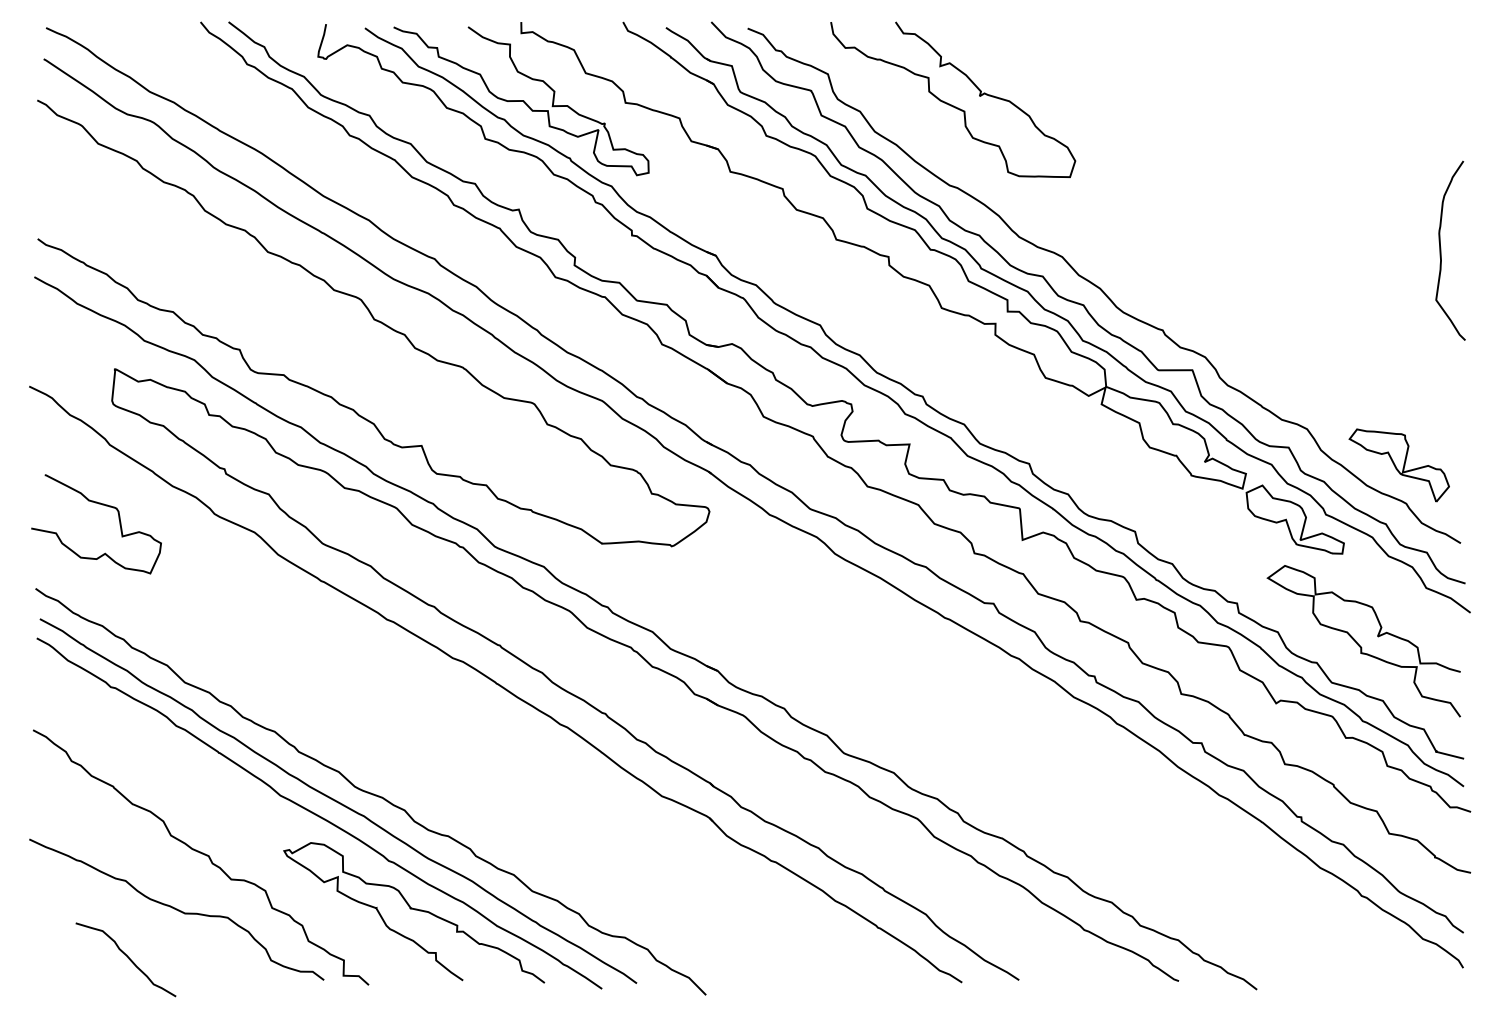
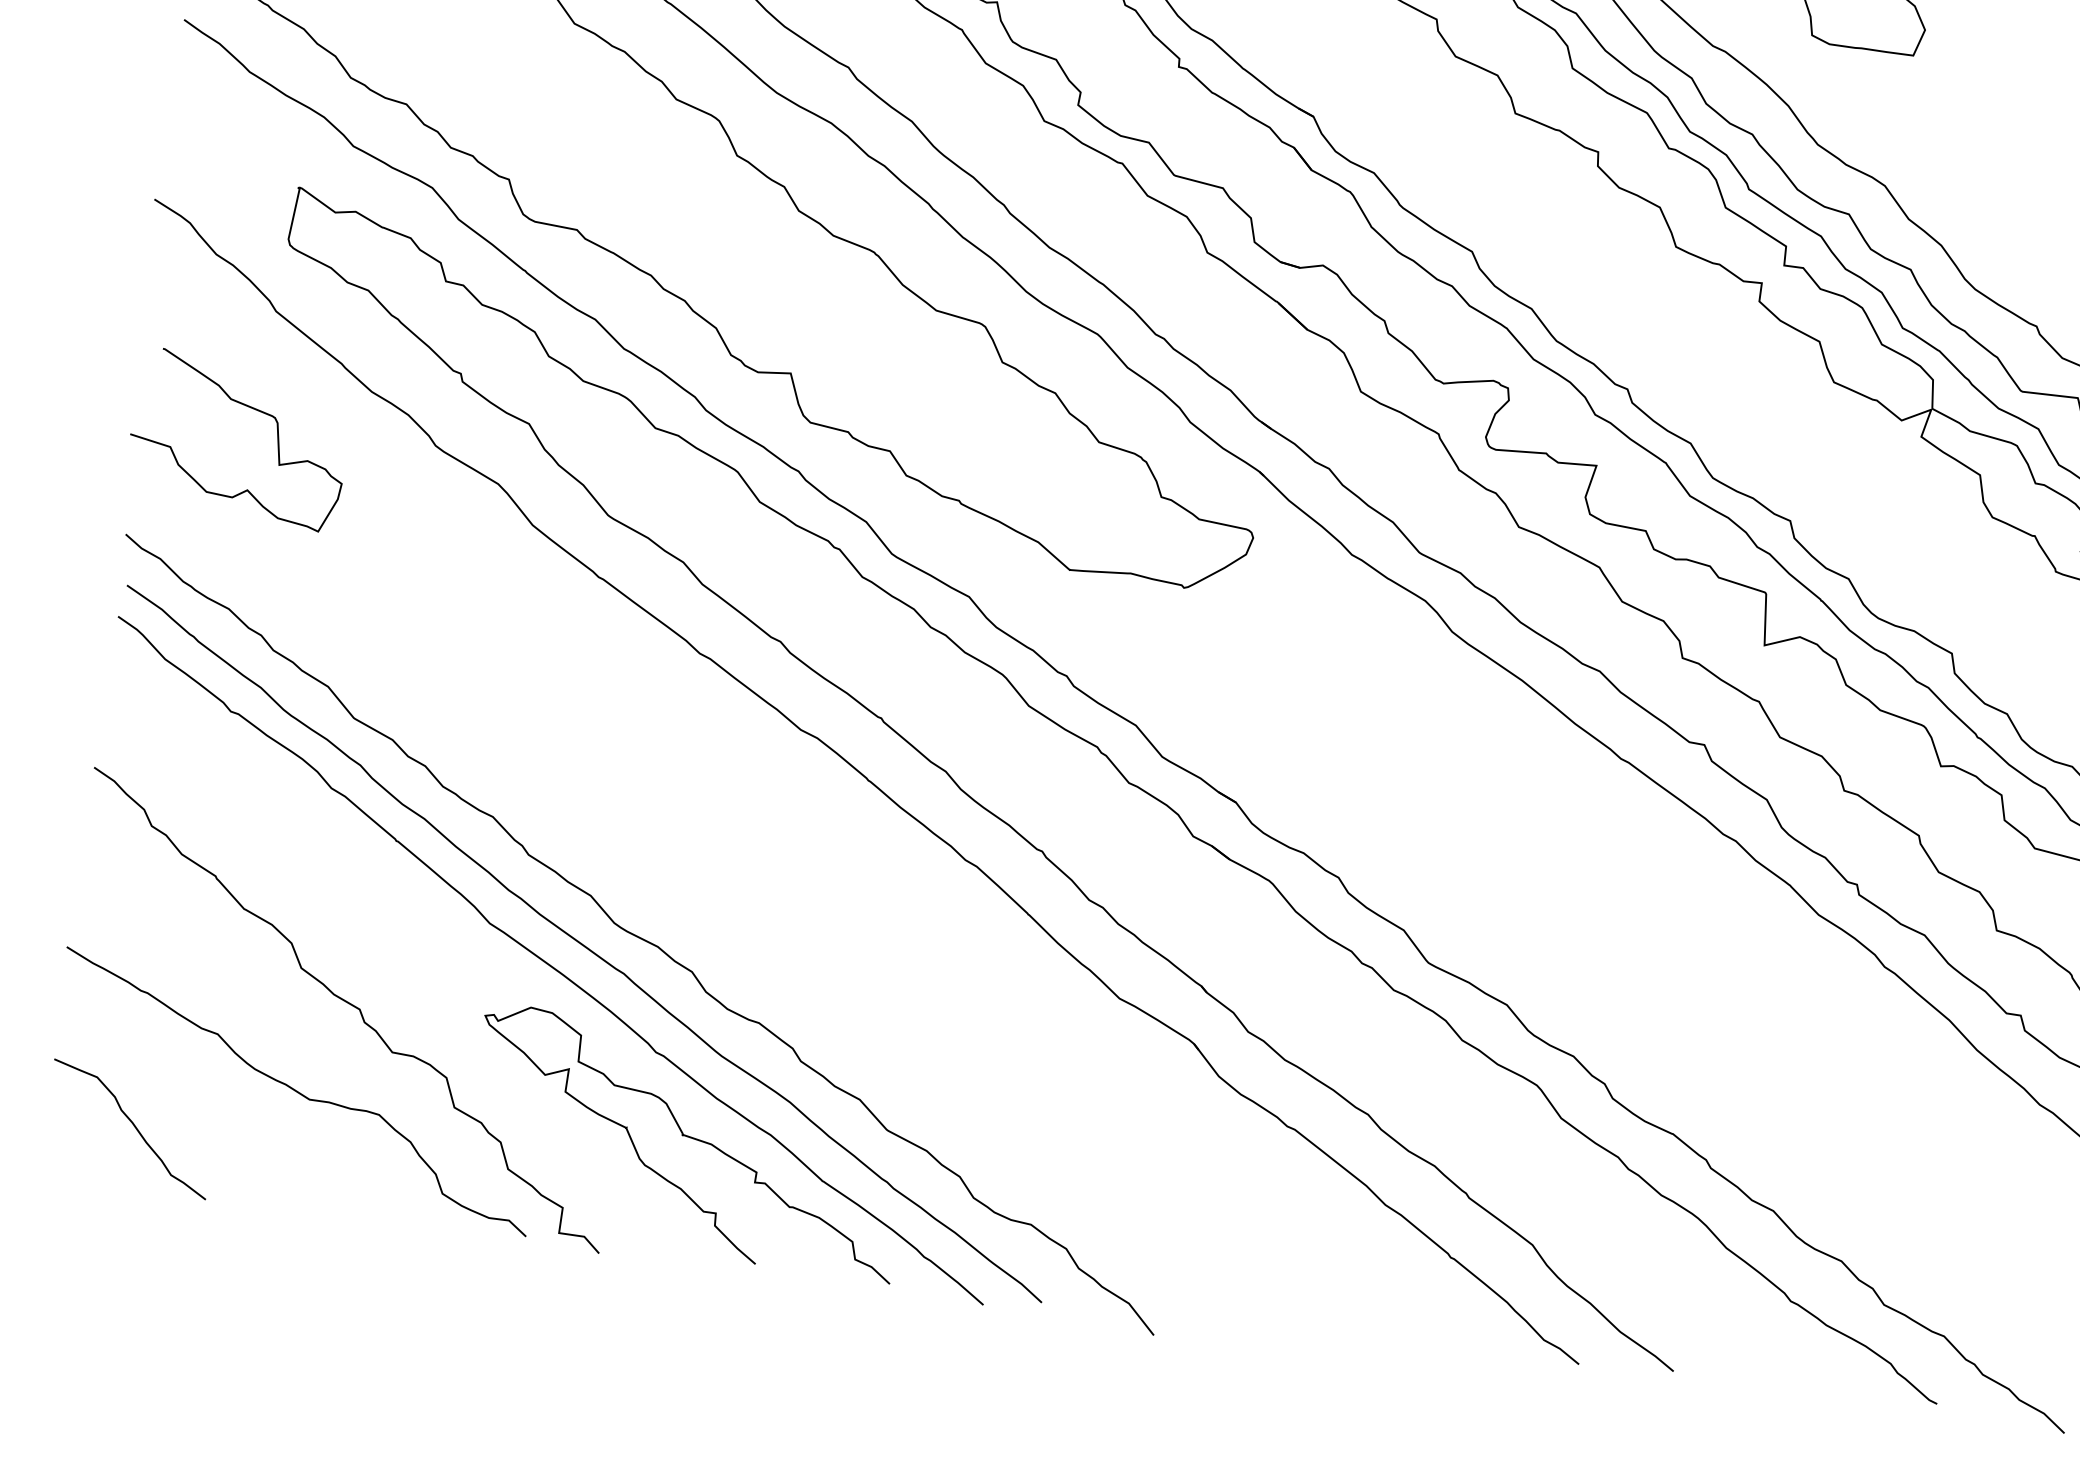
curve: (127, 957) -> (133, 1125), moved

